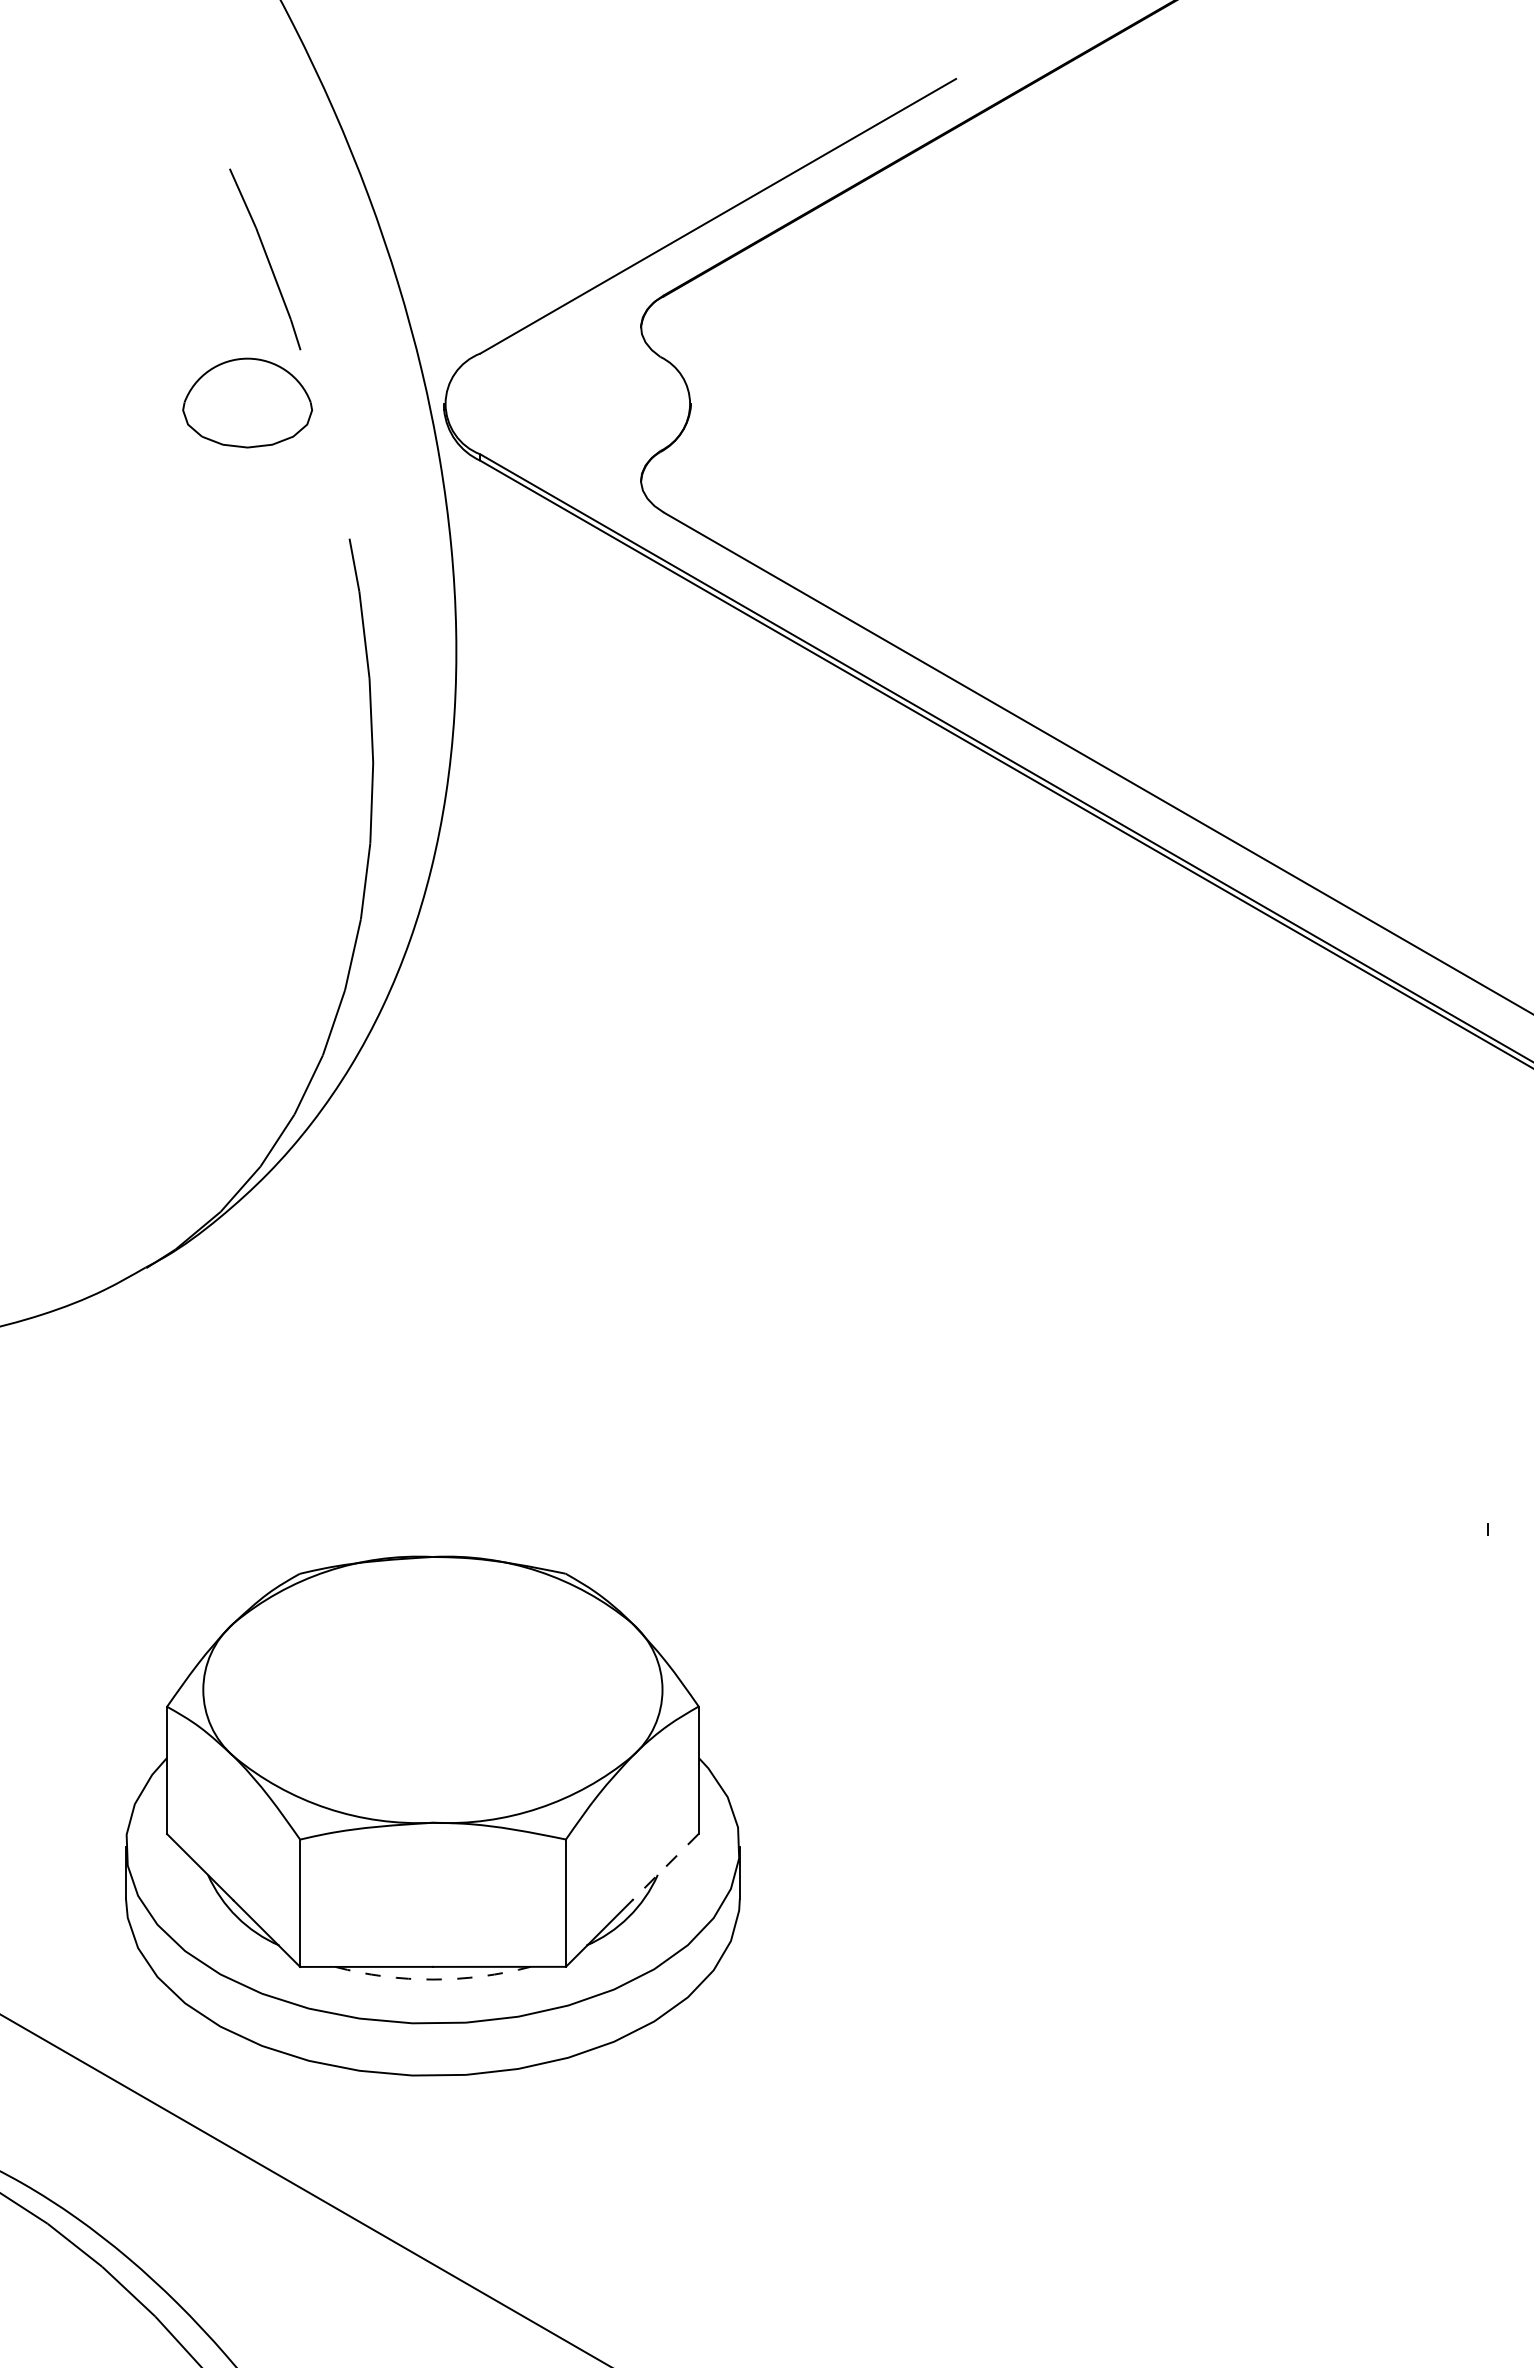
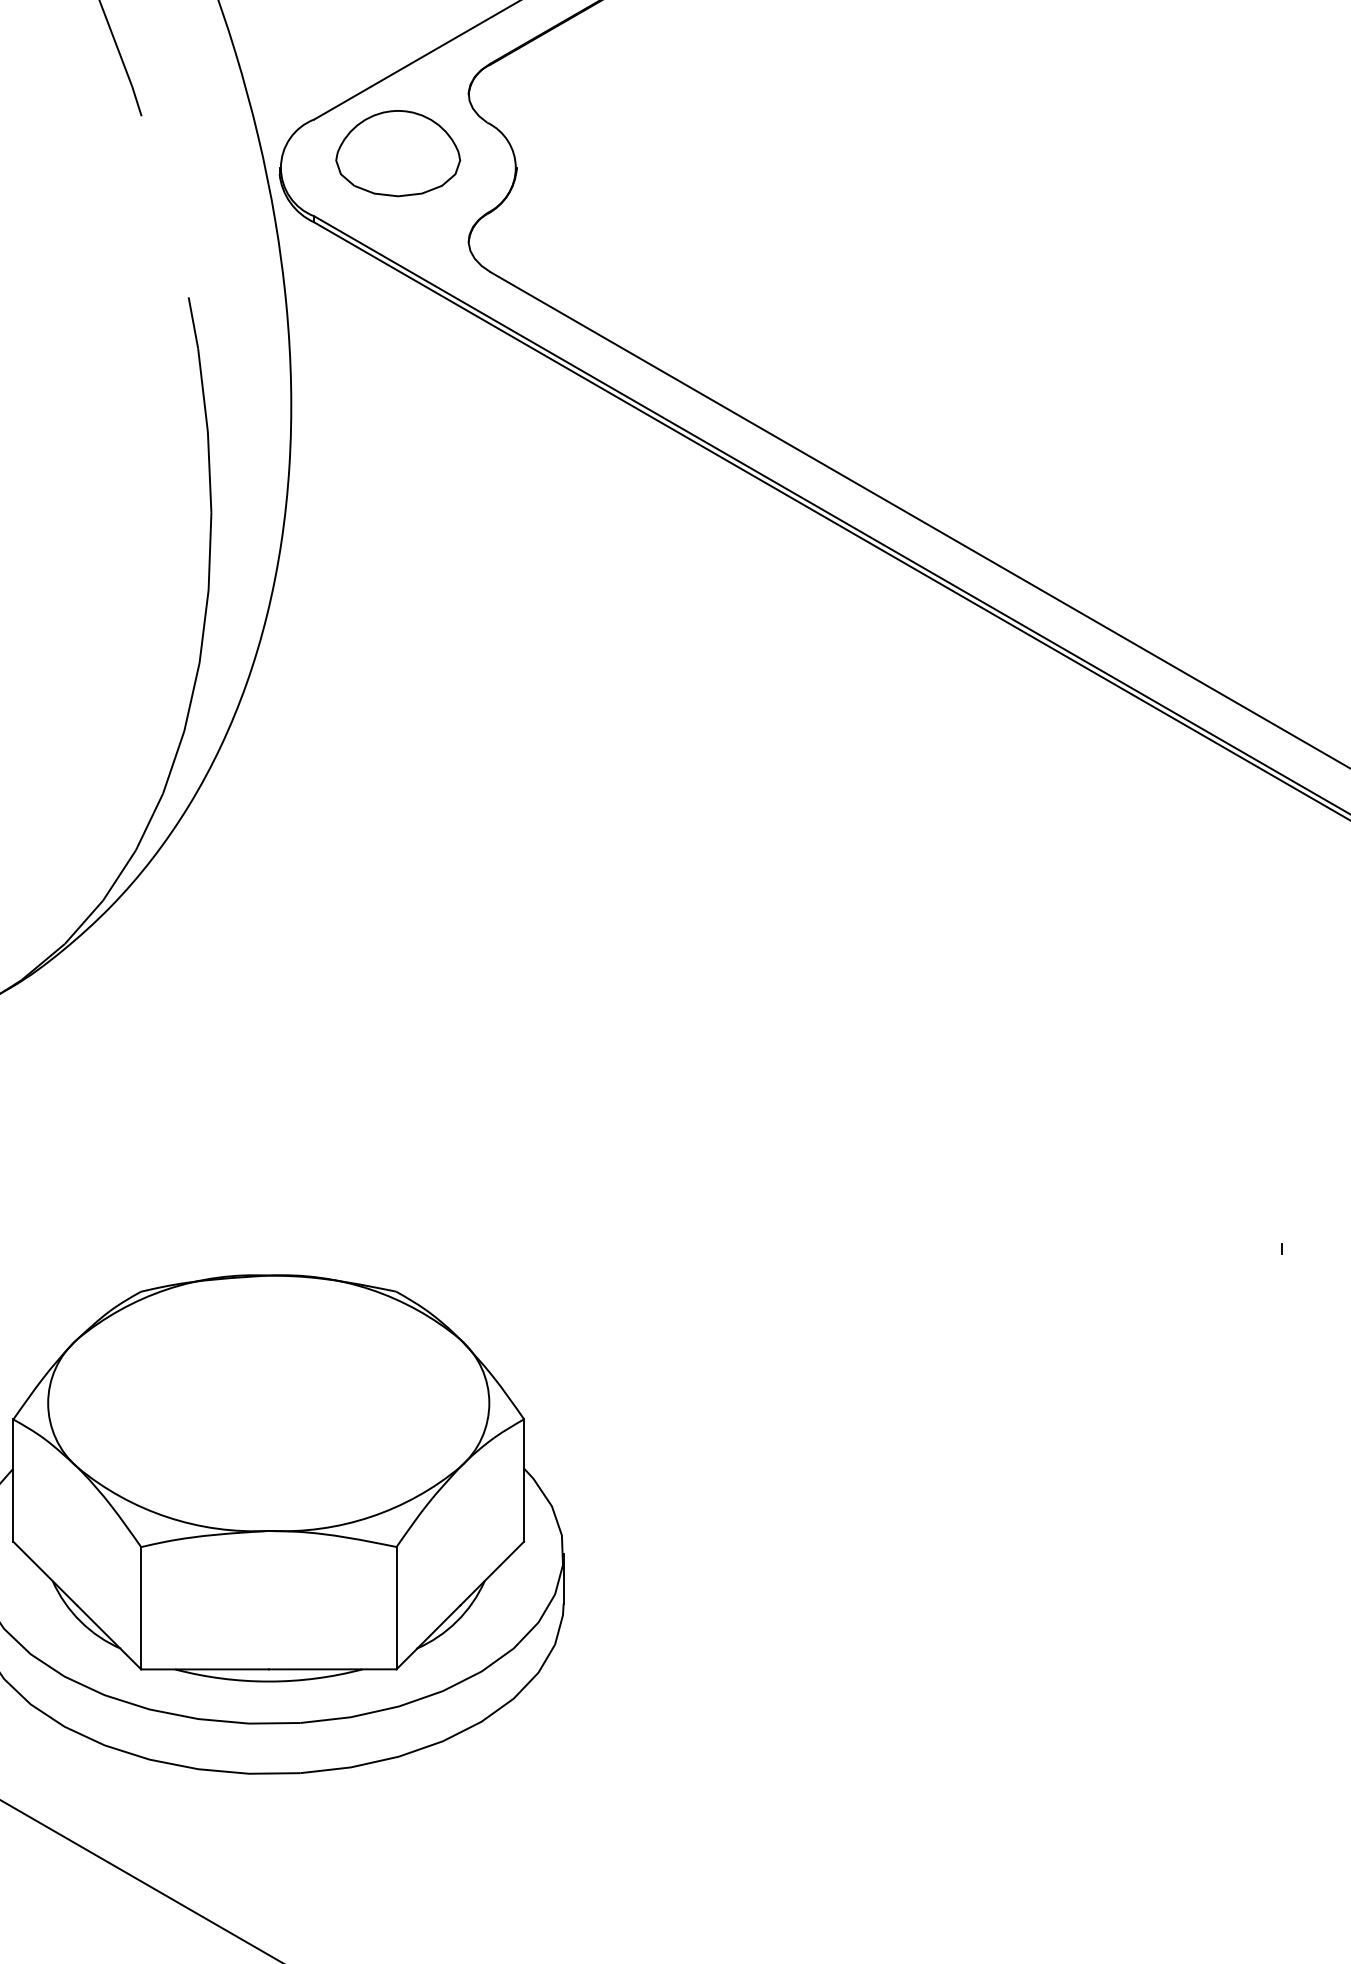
part: (247, 402) -> (398, 153), moved
line: (665, 1867) -> (492, 1573), dashed -> solid
arc: (433, 1979) -> (269, 1681), dashed -> solid

